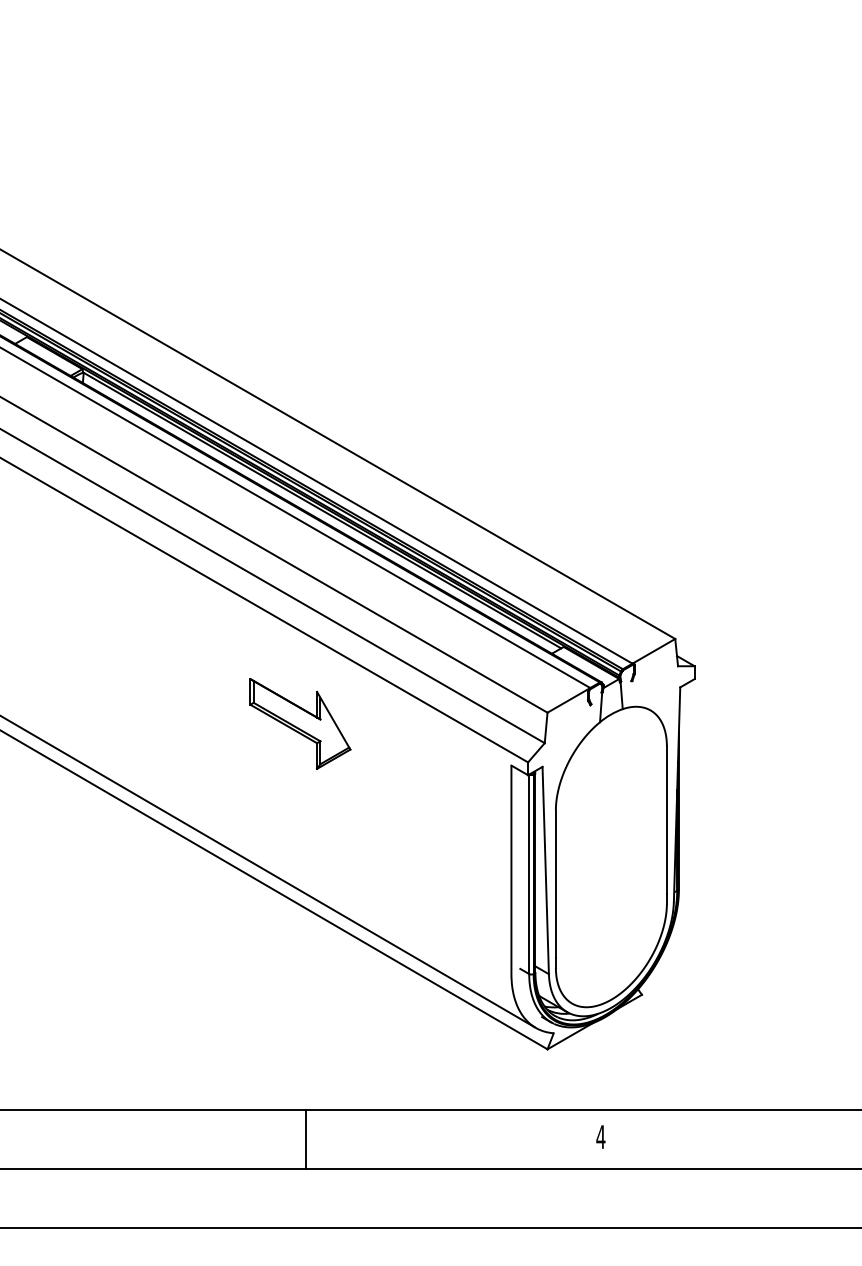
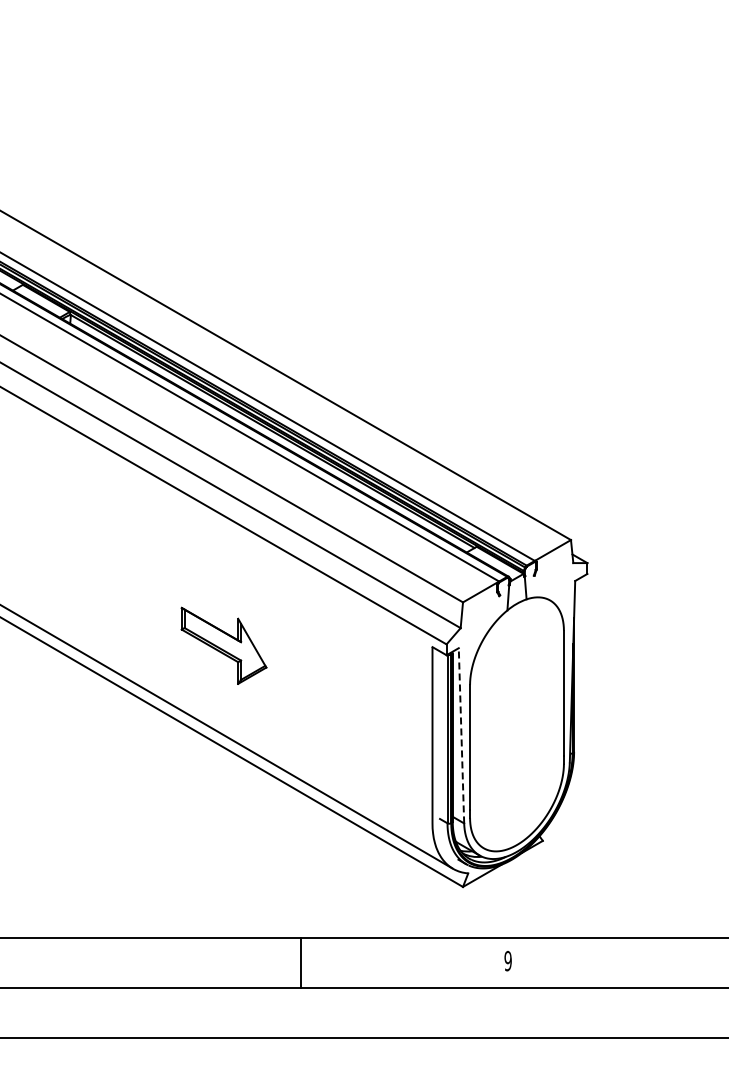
part: (299, 723) -> (223, 645), moved
line: (545, 870) -> (461, 735), solid -> dashed
text: (601, 1137) -> (508, 961), 4 -> 9
line: (306, 1139) -> (301, 963), moved

